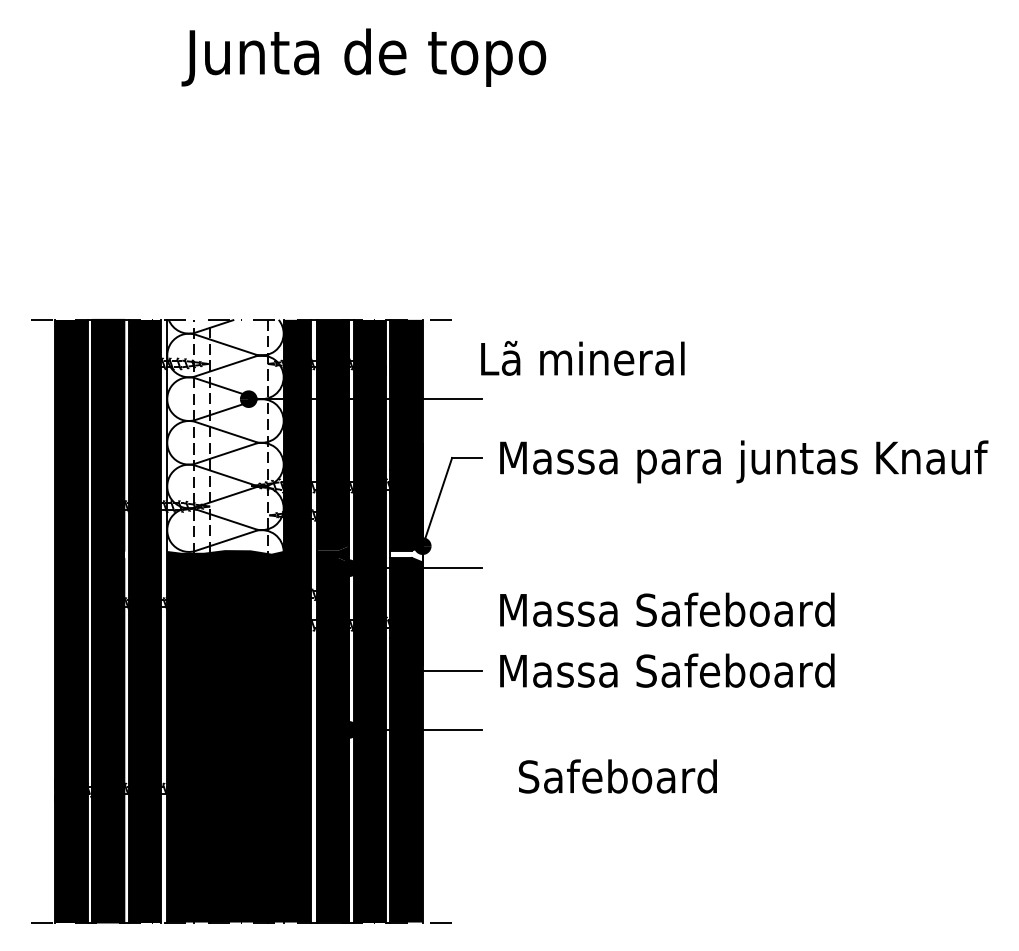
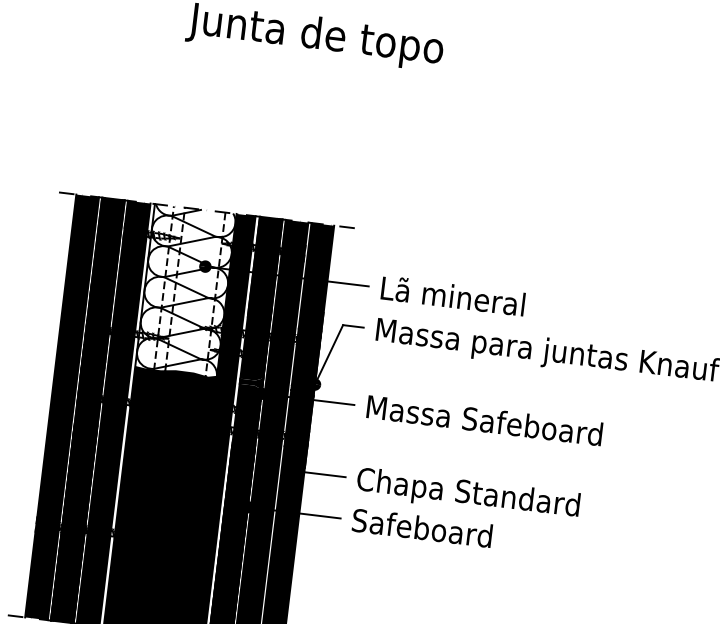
text: (582, 358) -> (452, 296), moved
fill: (406, 554) -> (302, 389), added
text: (667, 609) -> (484, 420), moved
text: (666, 674) -> (475, 495), Massa Safeboard -> Chapa Standard
text: (617, 776) -> (422, 528), moved

